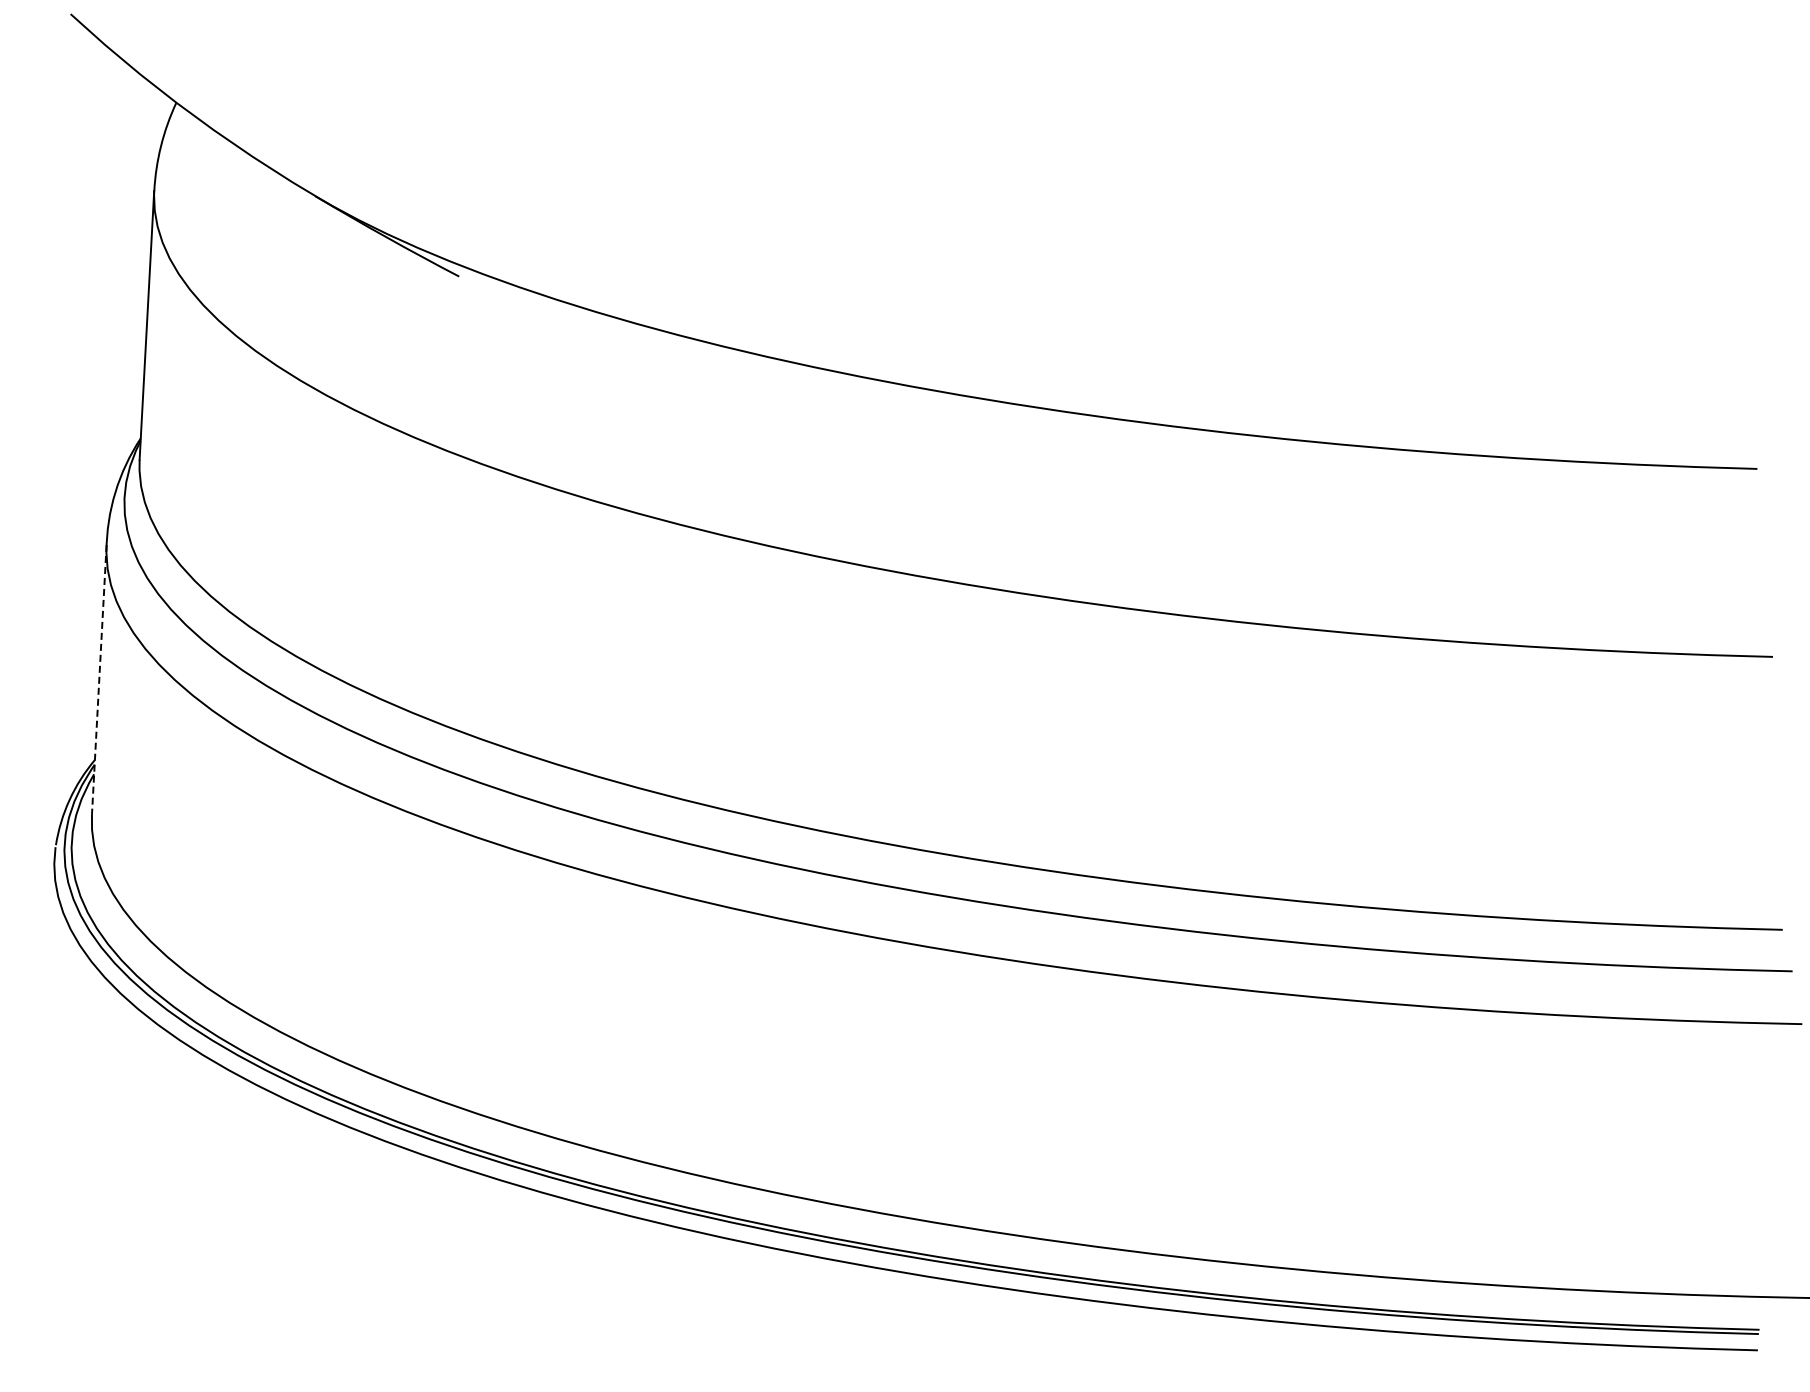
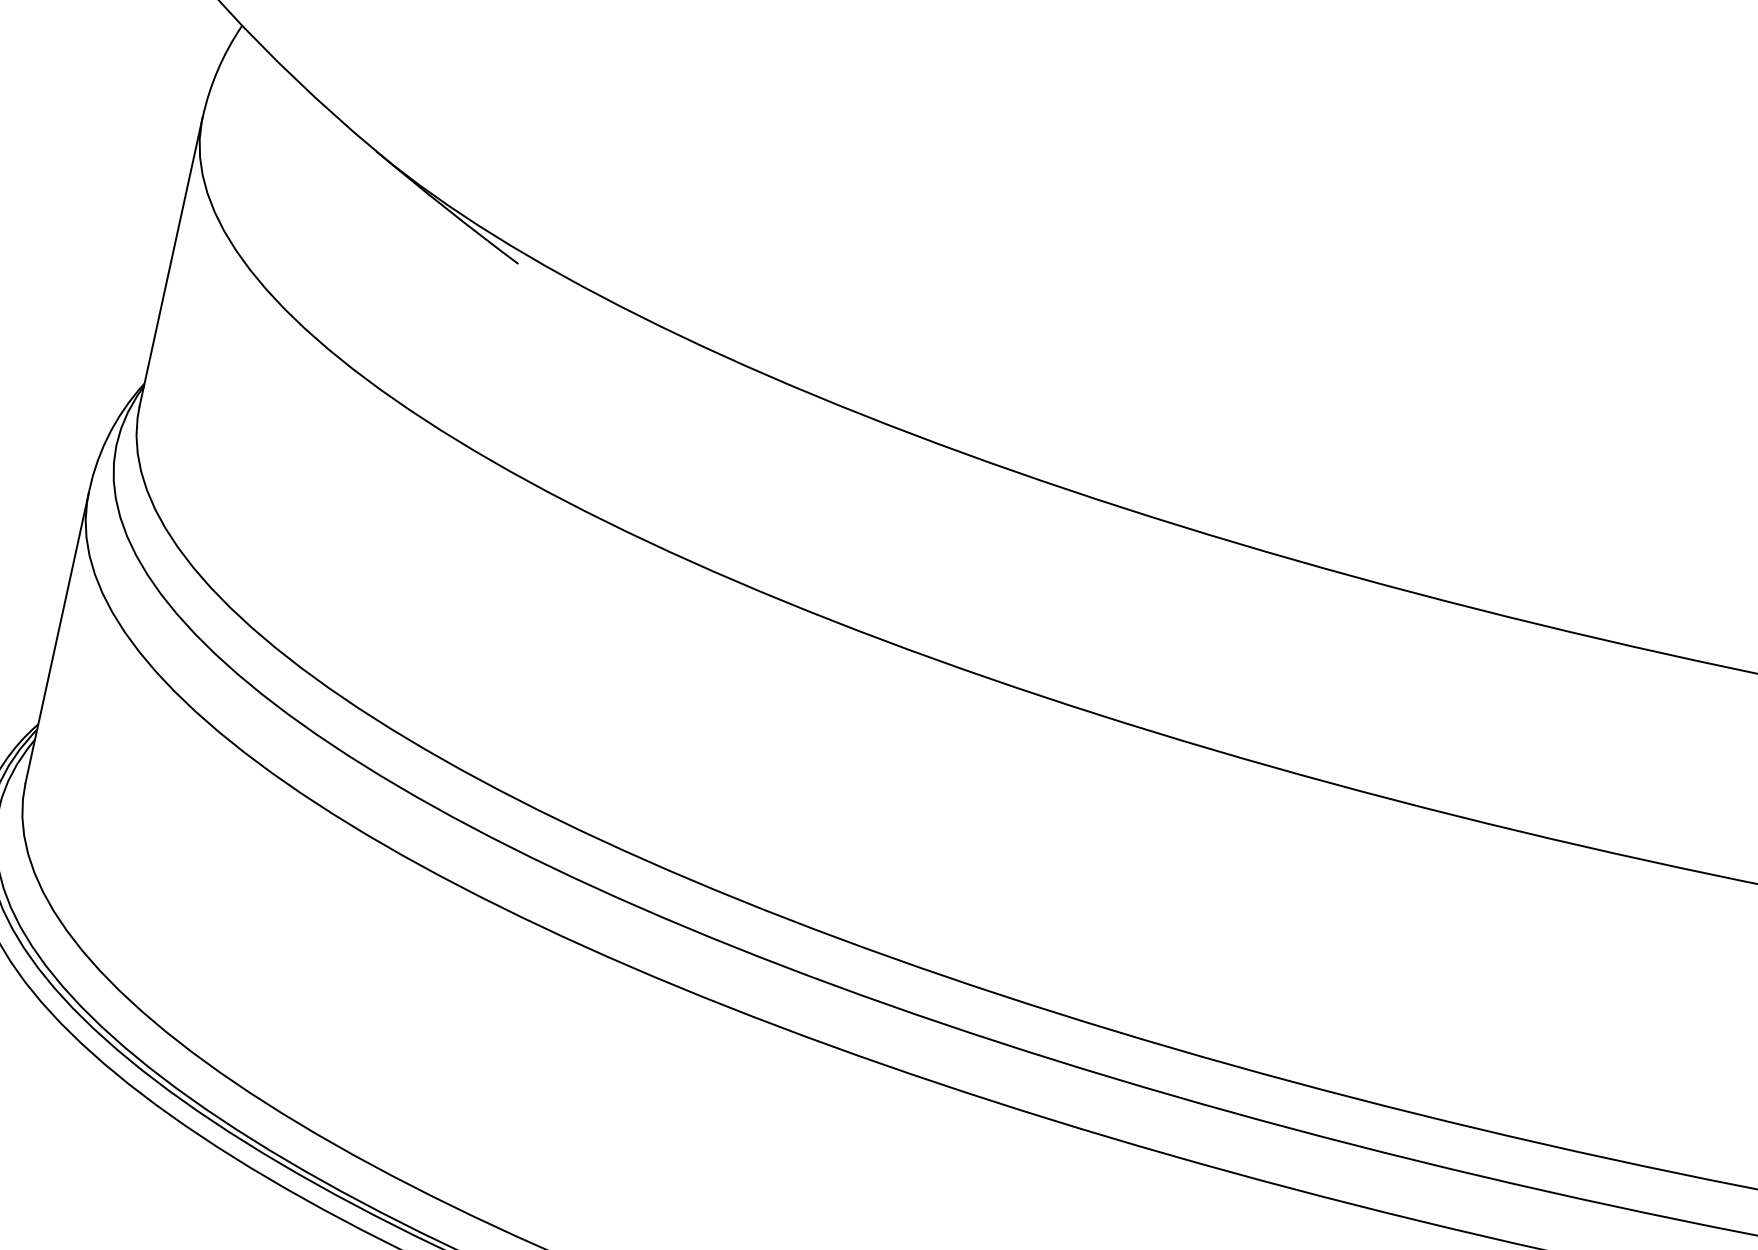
line: (99, 680) -> (57, 638), dashed -> solid

